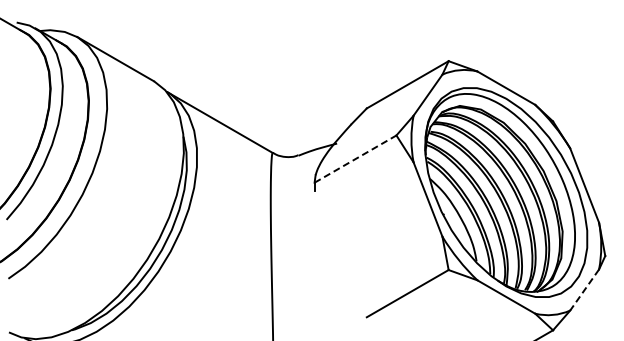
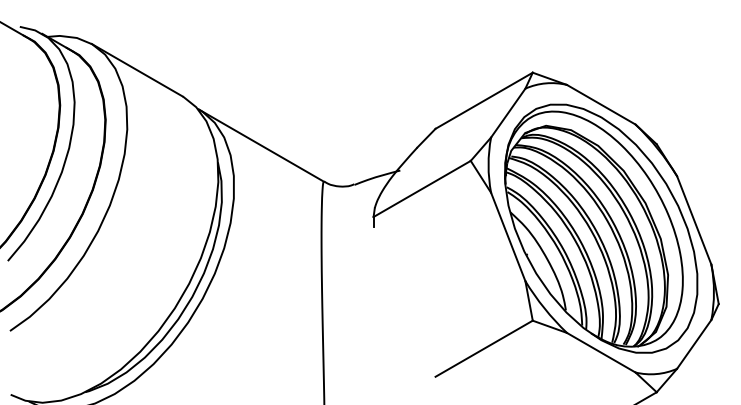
line: (355, 158) -> (422, 188), dashed -> solid
line: (584, 290) -> (694, 344), dashed -> solid

